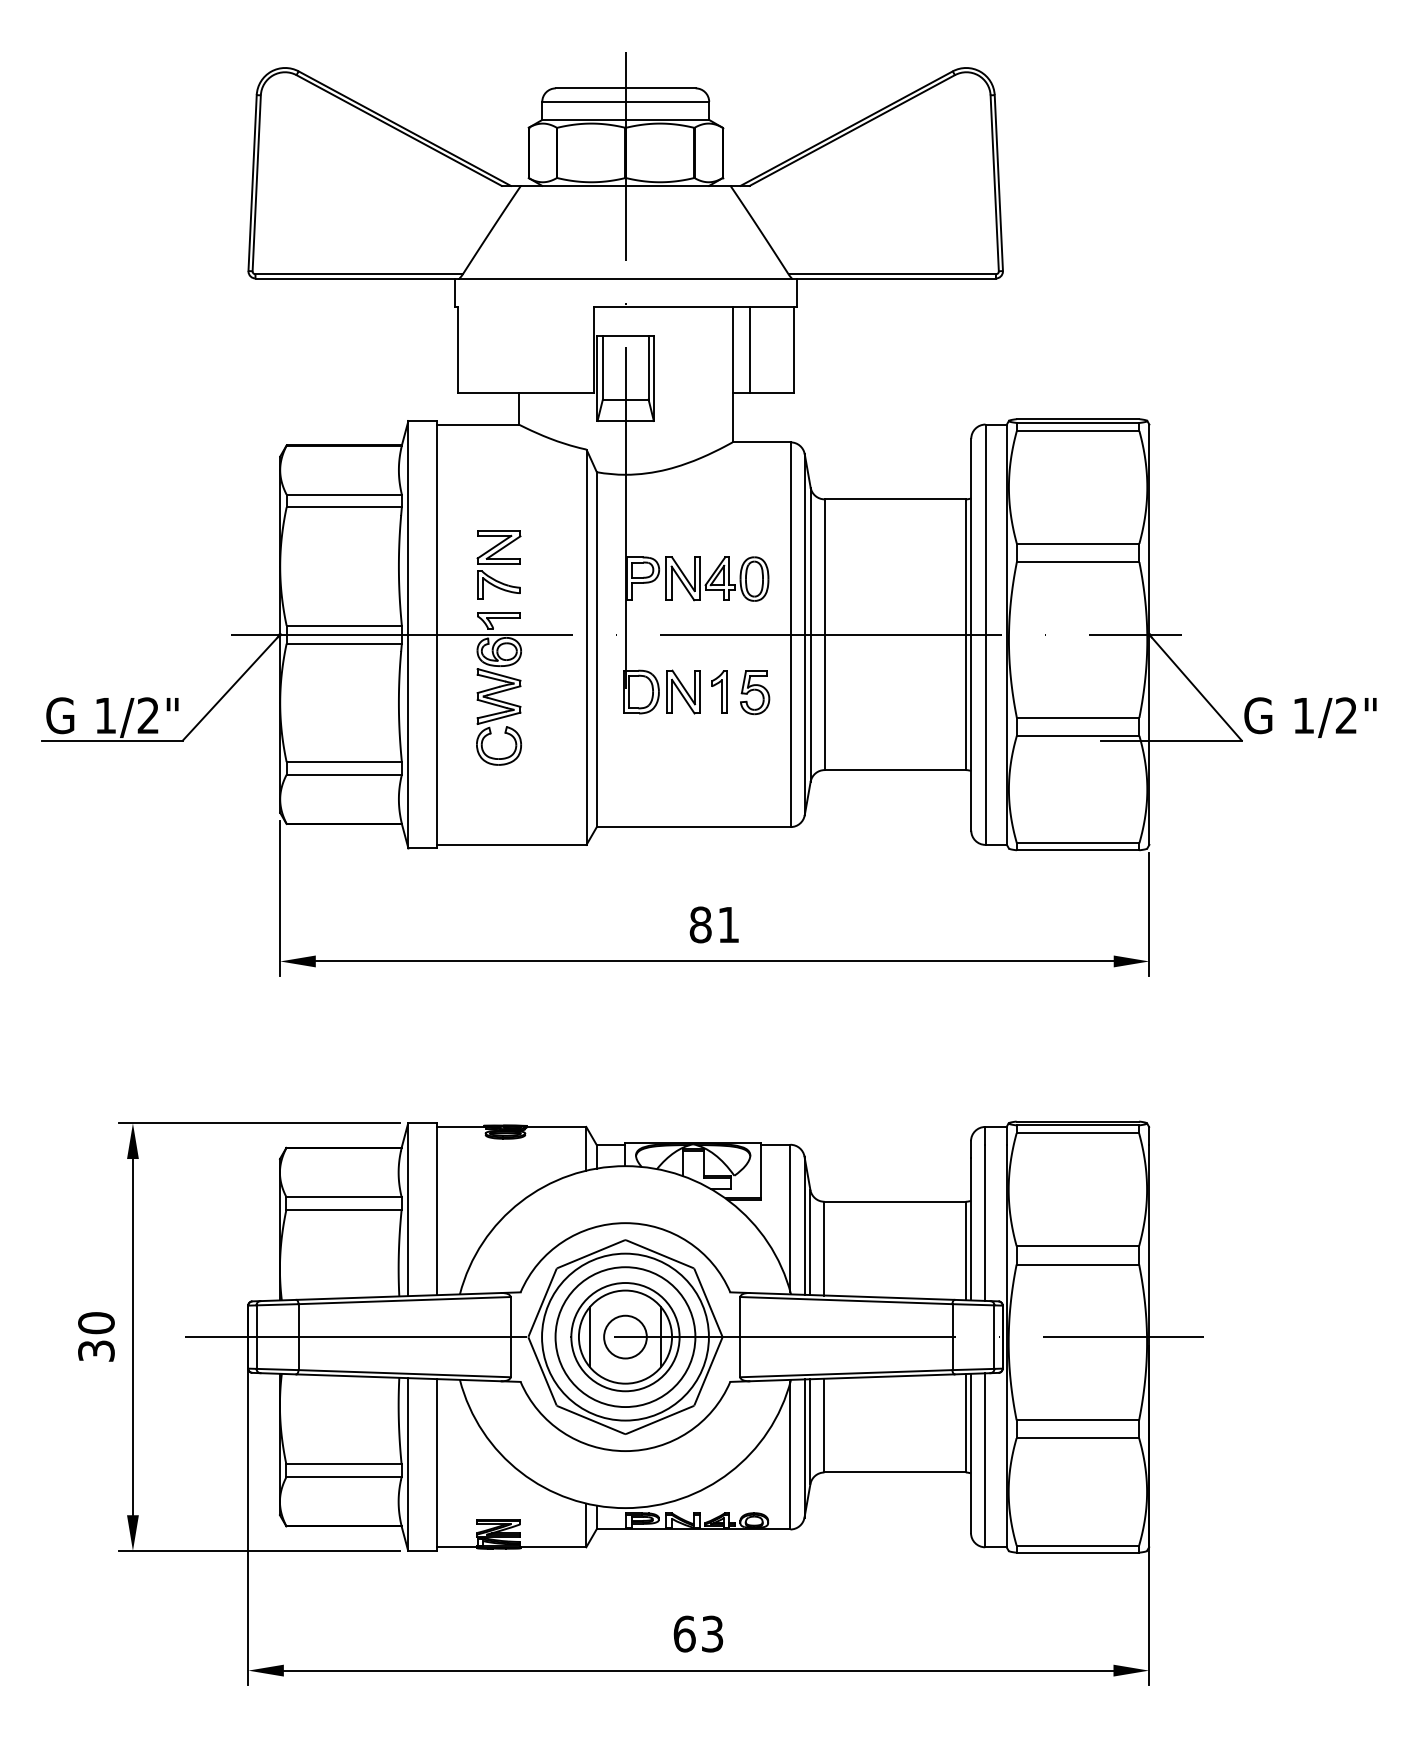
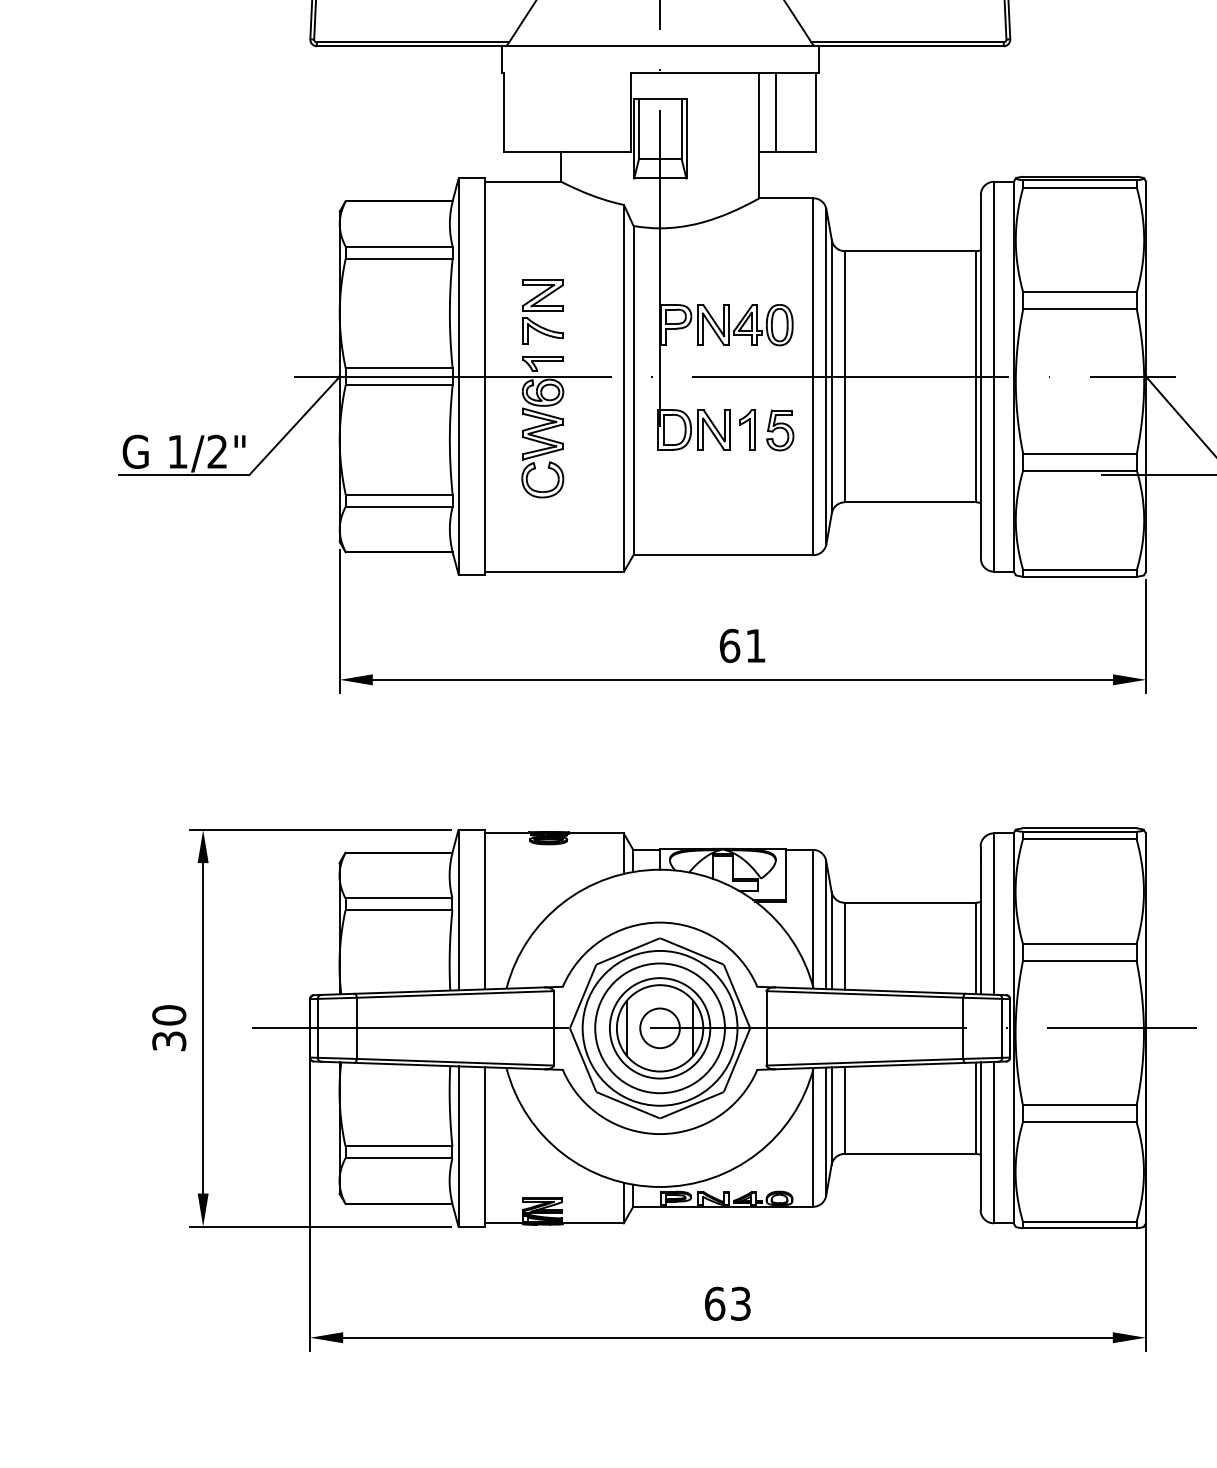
text: (700, 924) -> (729, 645), 81 -> 61

